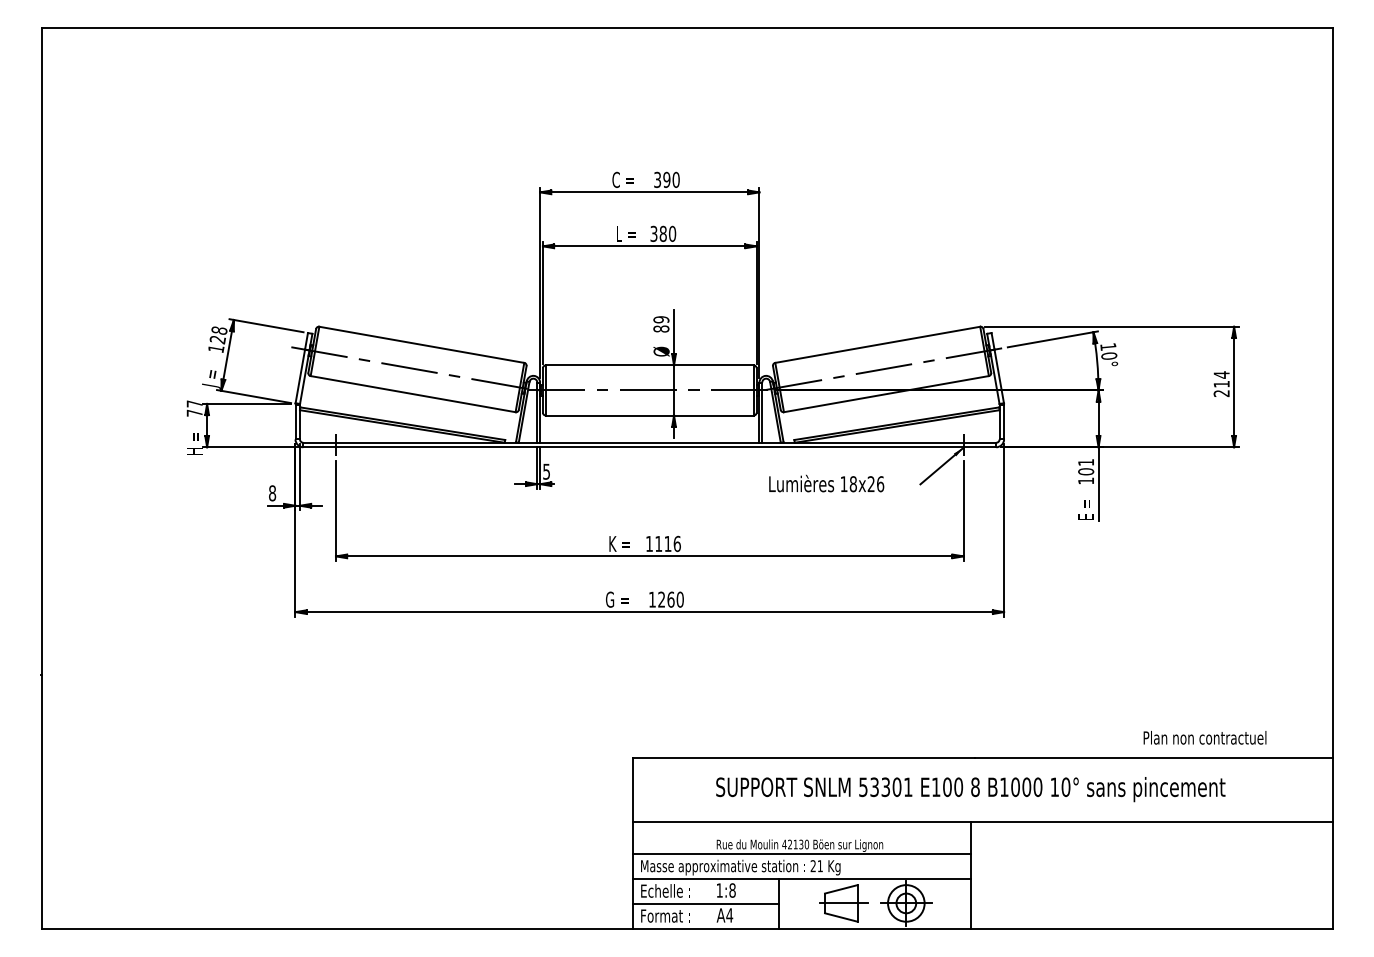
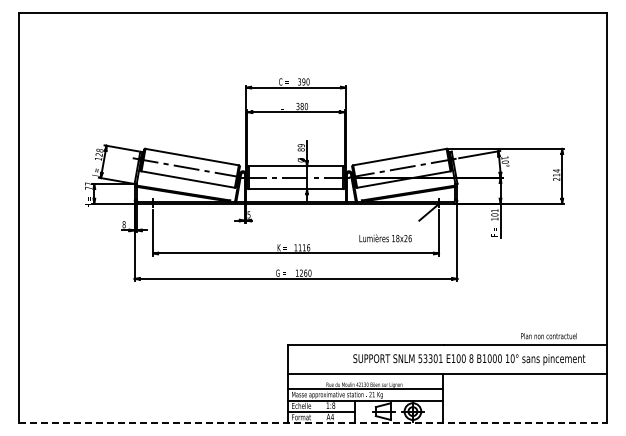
text: (826, 483) -> (385, 238), moved
text: (971, 789) -> (469, 359), moved
line: (688, 929) -> (313, 423), solid -> dashed

